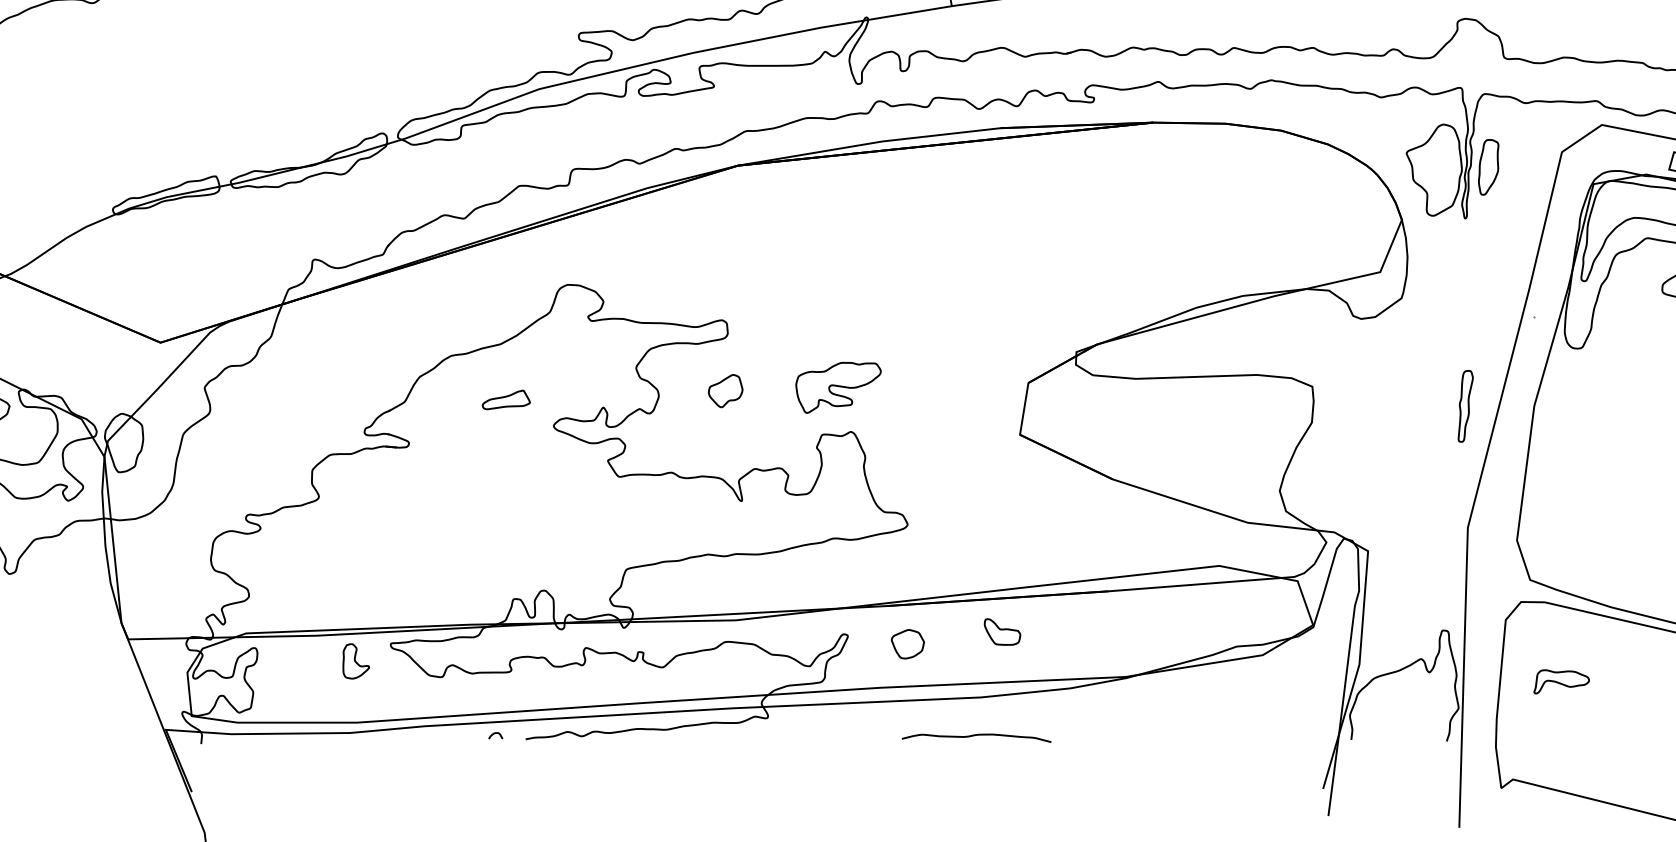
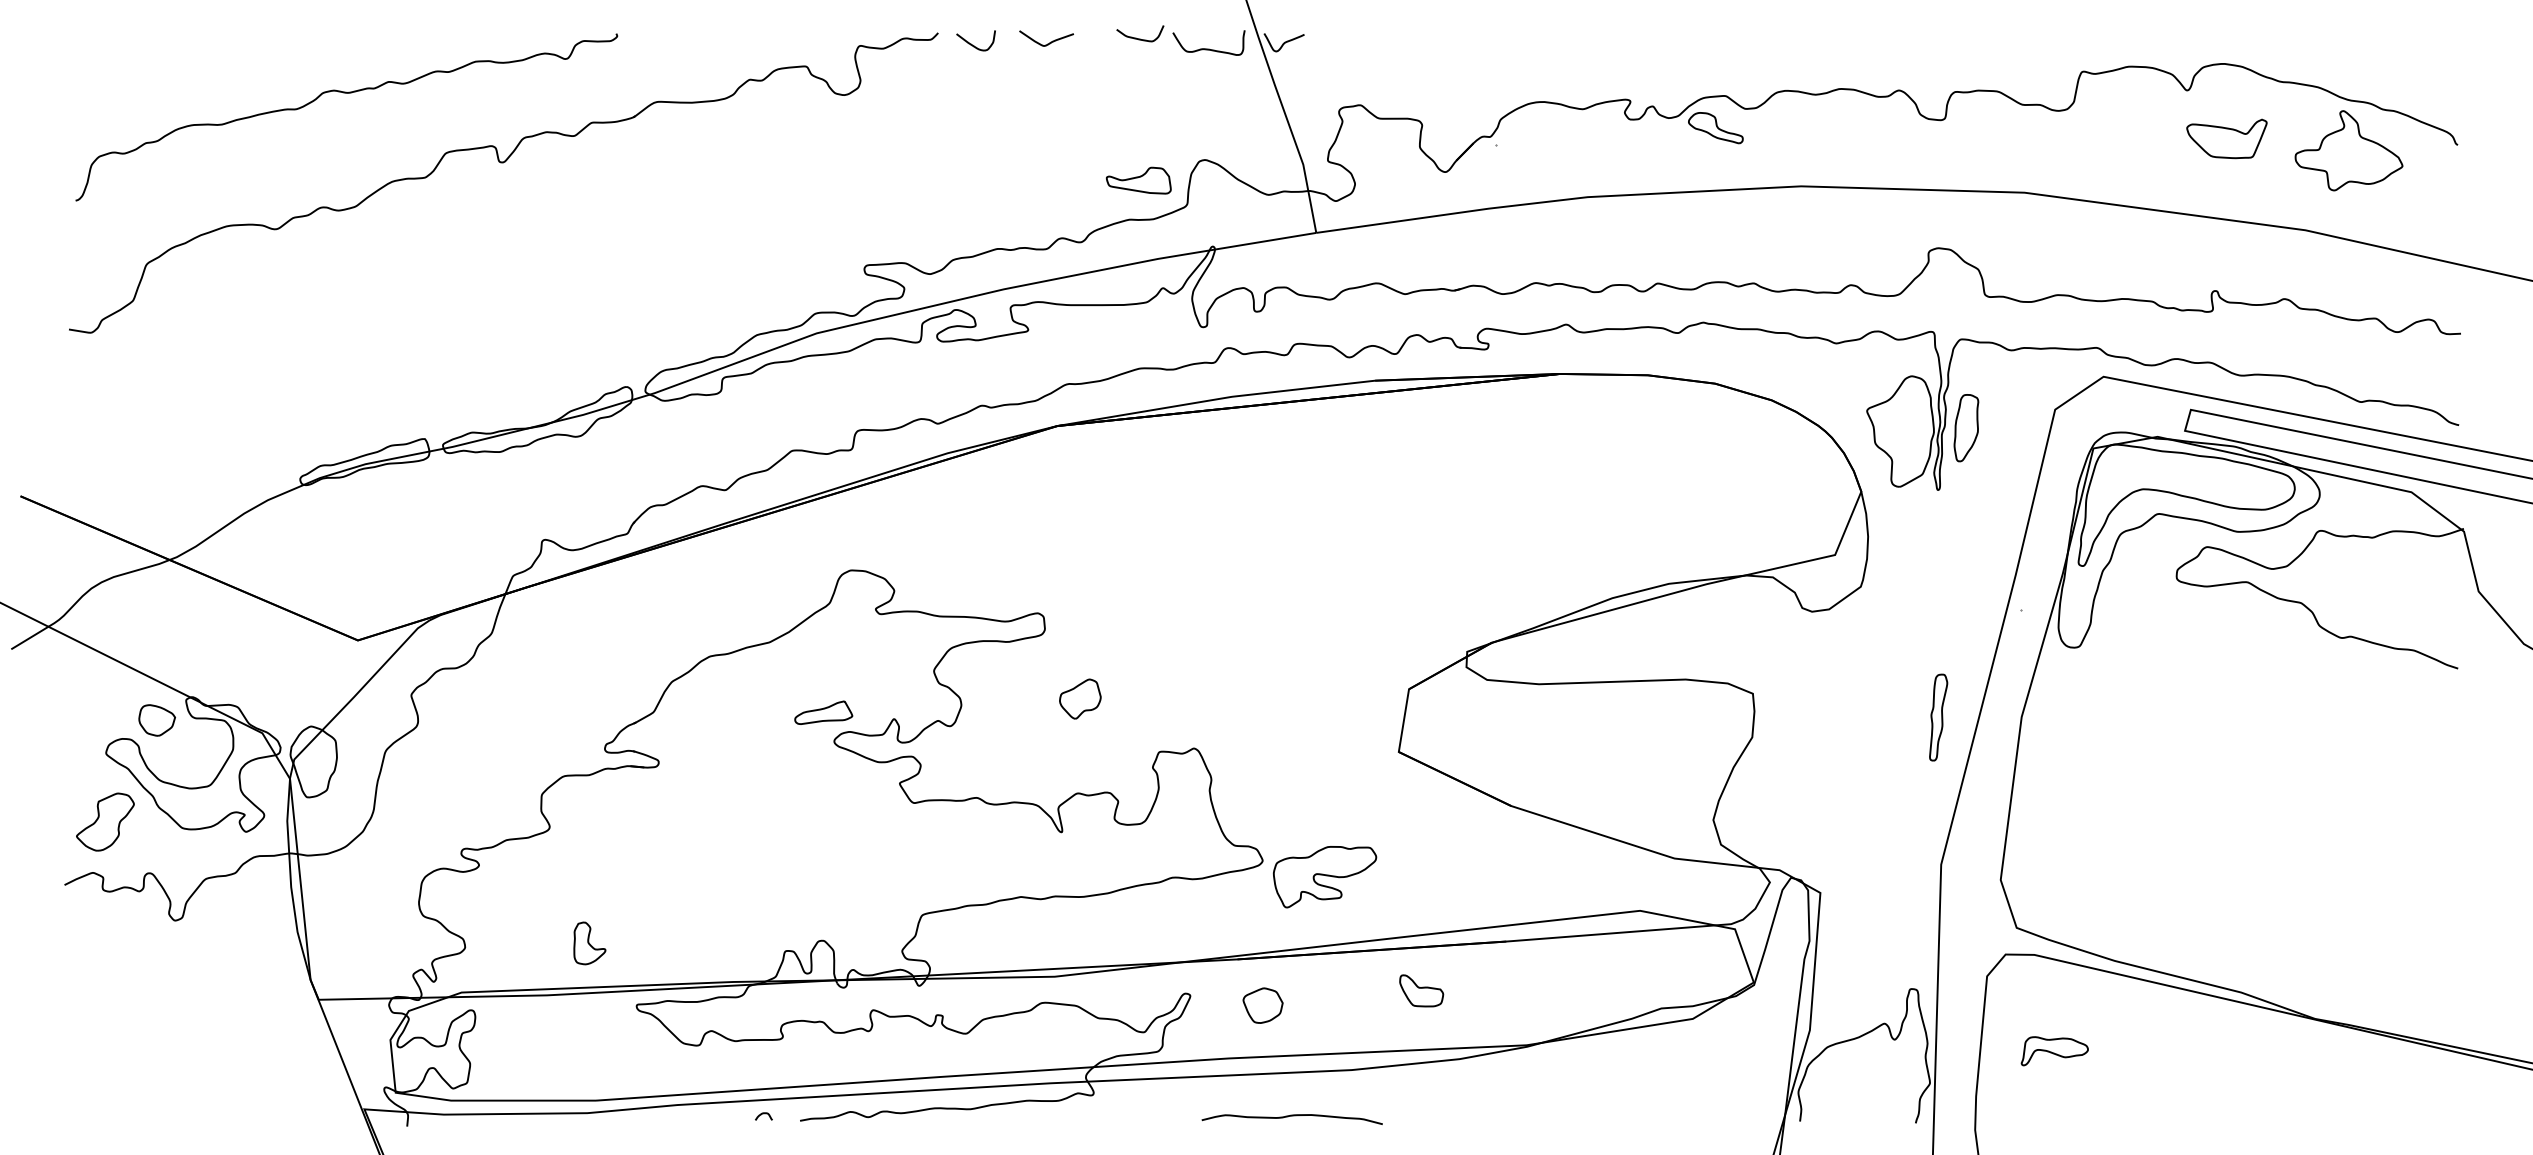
part: (838, 388) -> (1324, 877), moved
part: (725, 390) -> (1080, 698), moved
part: (506, 399) -> (823, 712), moved
part: (1002, 631) -> (1421, 990), moved
part: (355, 661) -> (589, 943), moved
curve: (975, 735) -> (1291, 1116), moved

